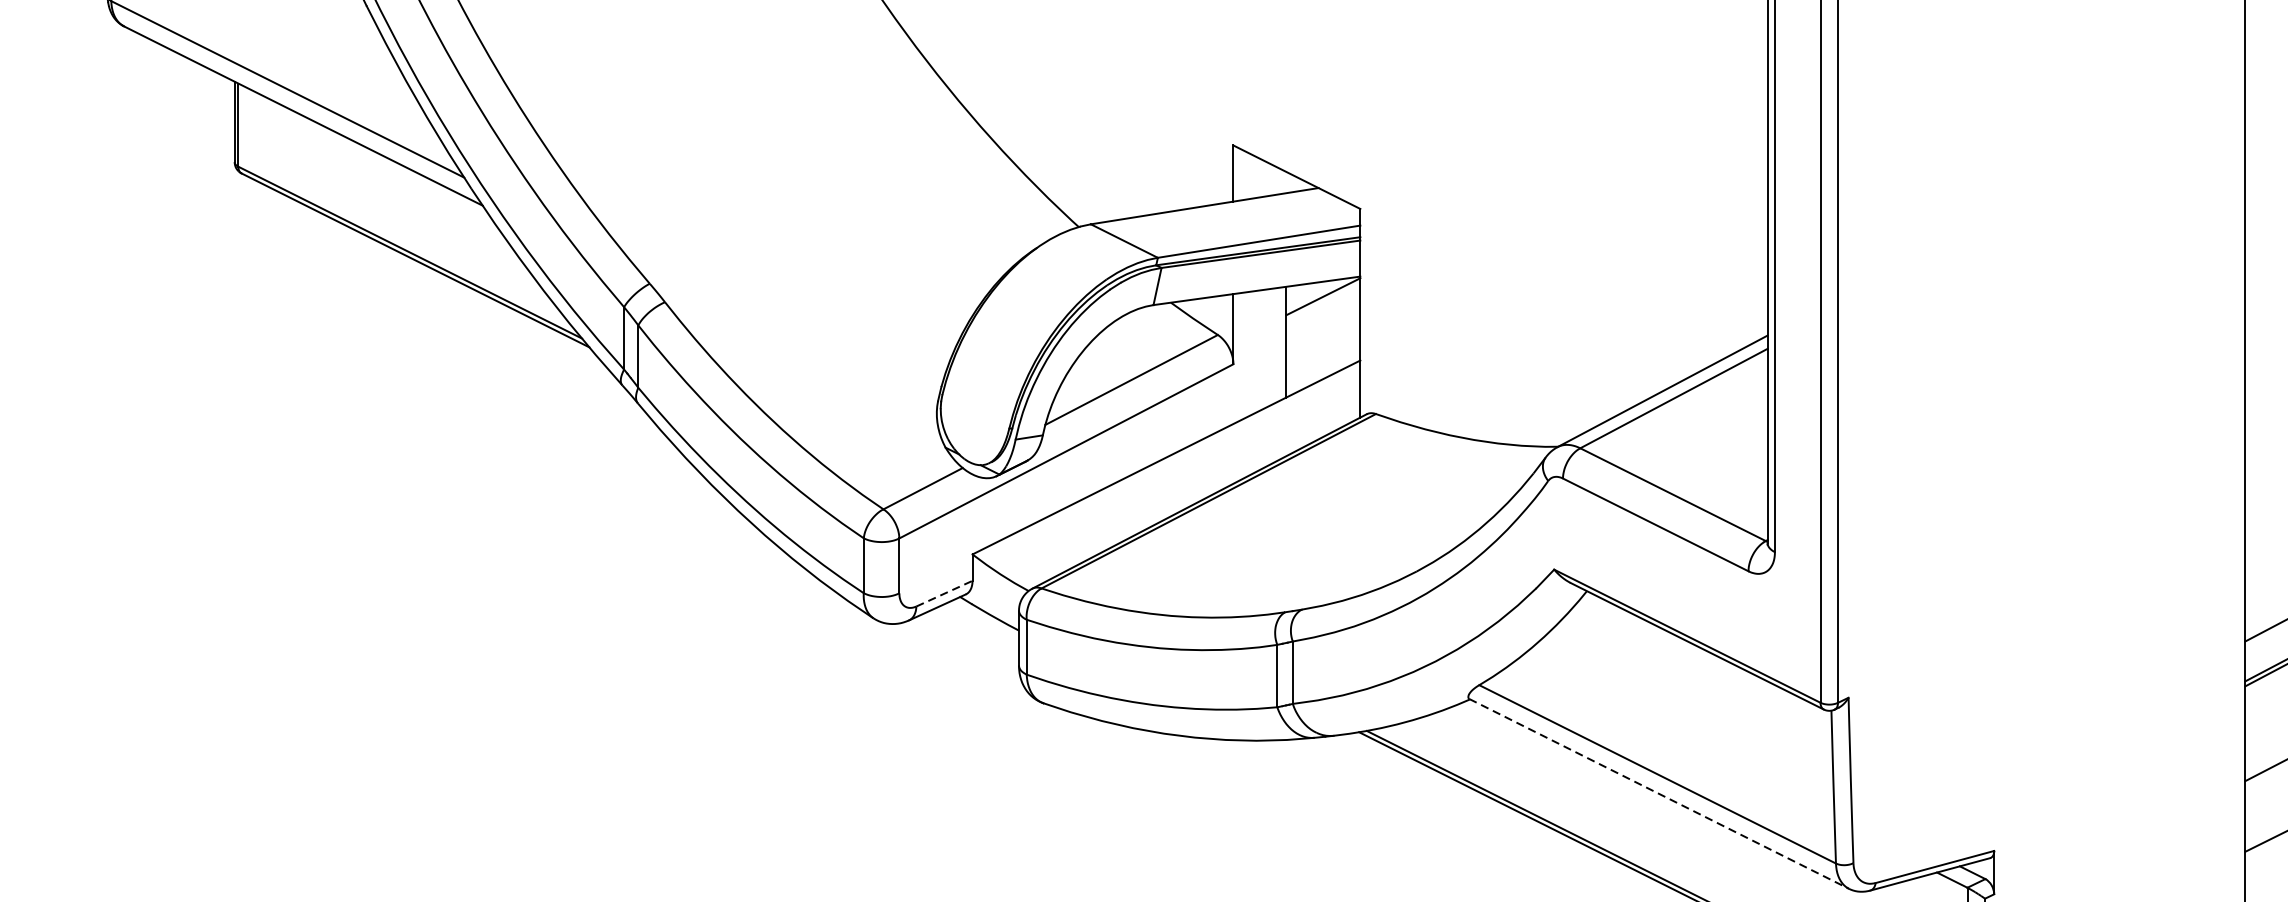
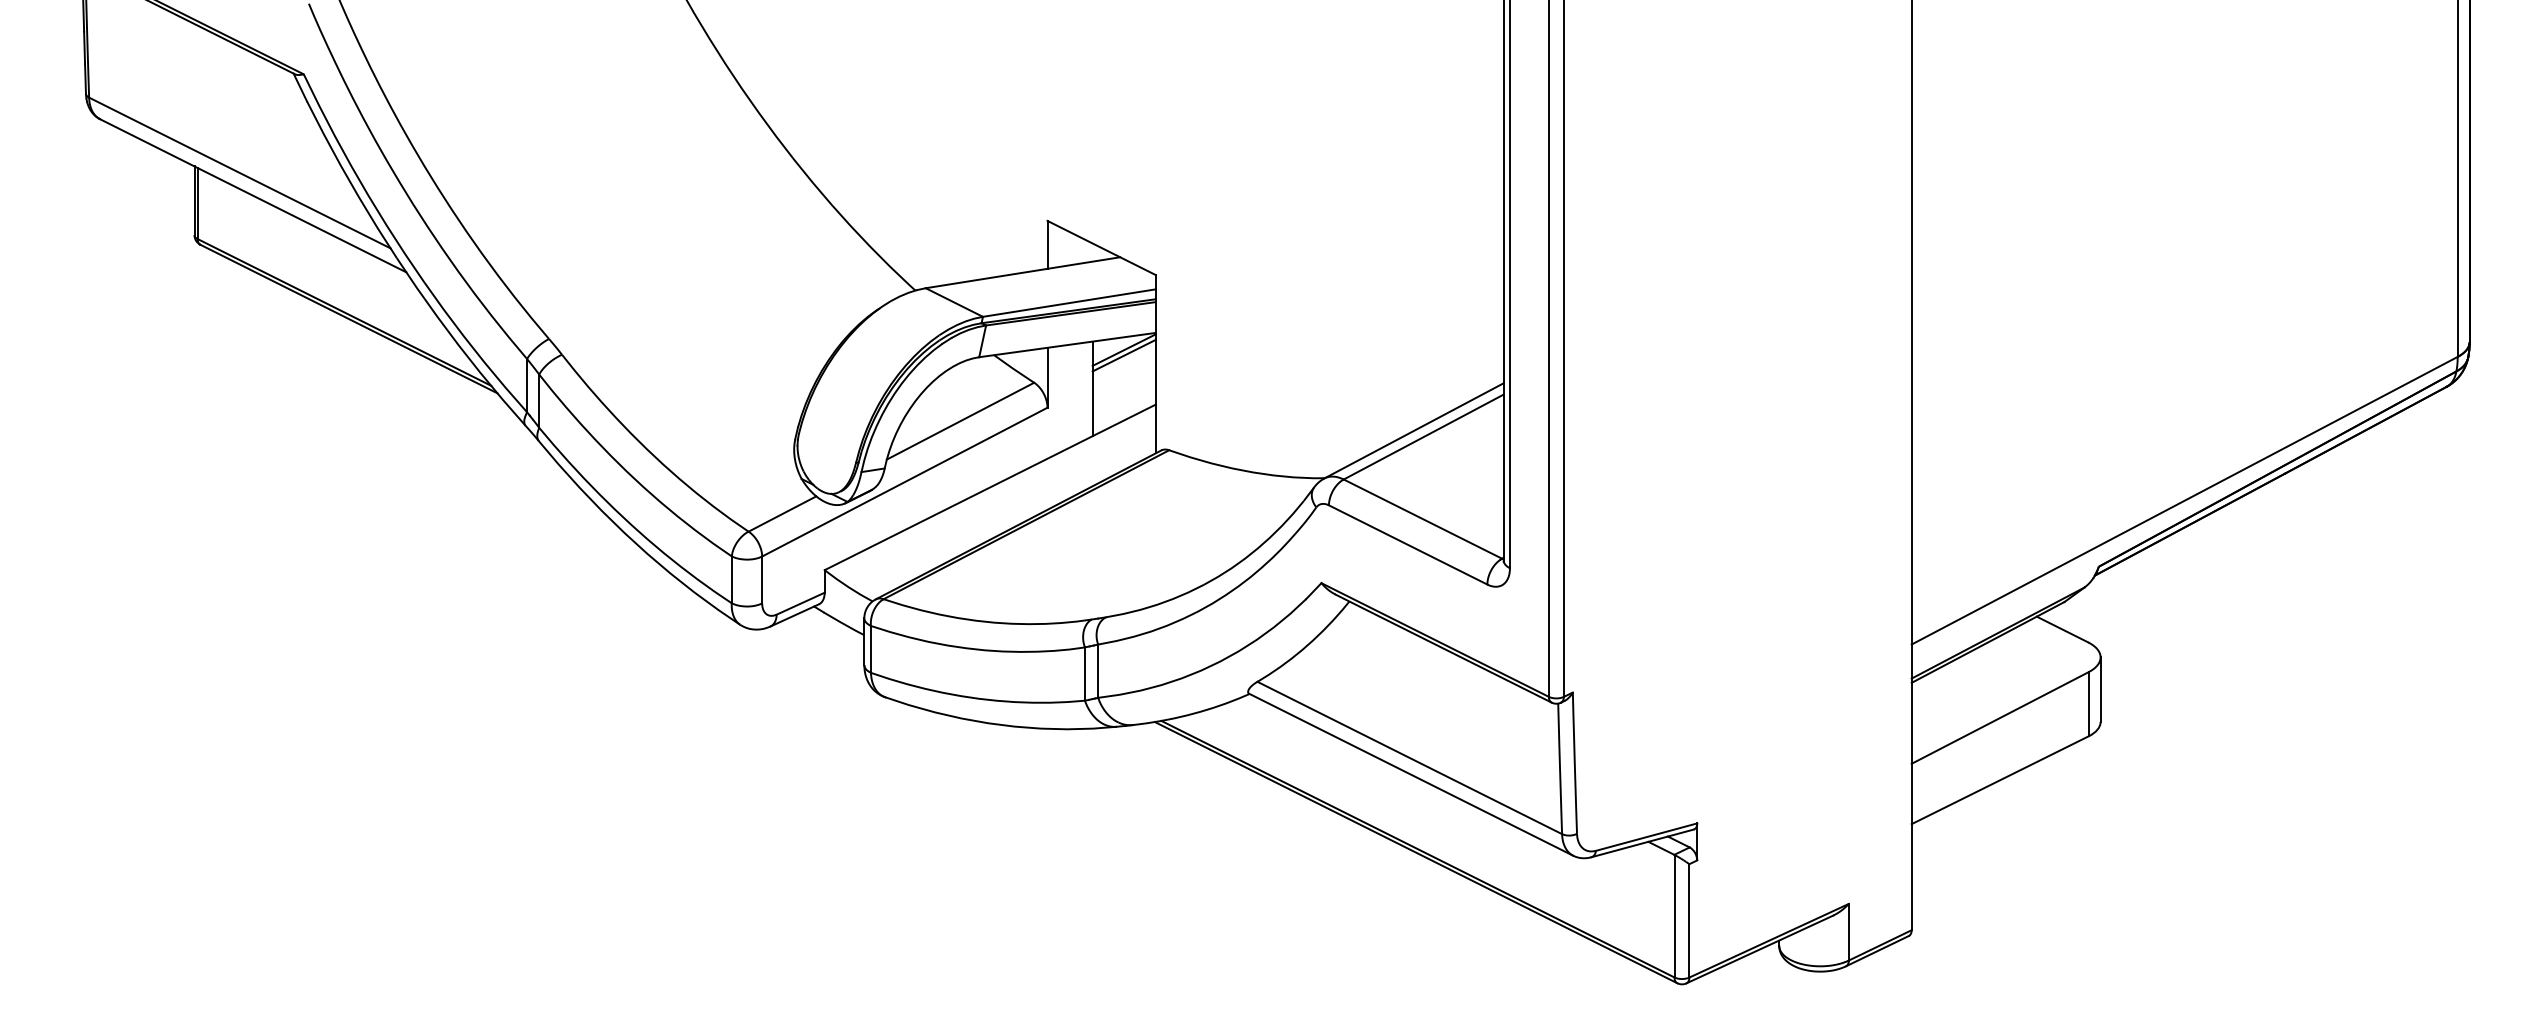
line: (1322, 303) -> (1123, 355), added
line: (945, 593) -> (801, 603), dashed -> solid
line: (1659, 793) -> (1411, 774), dashed -> solid

